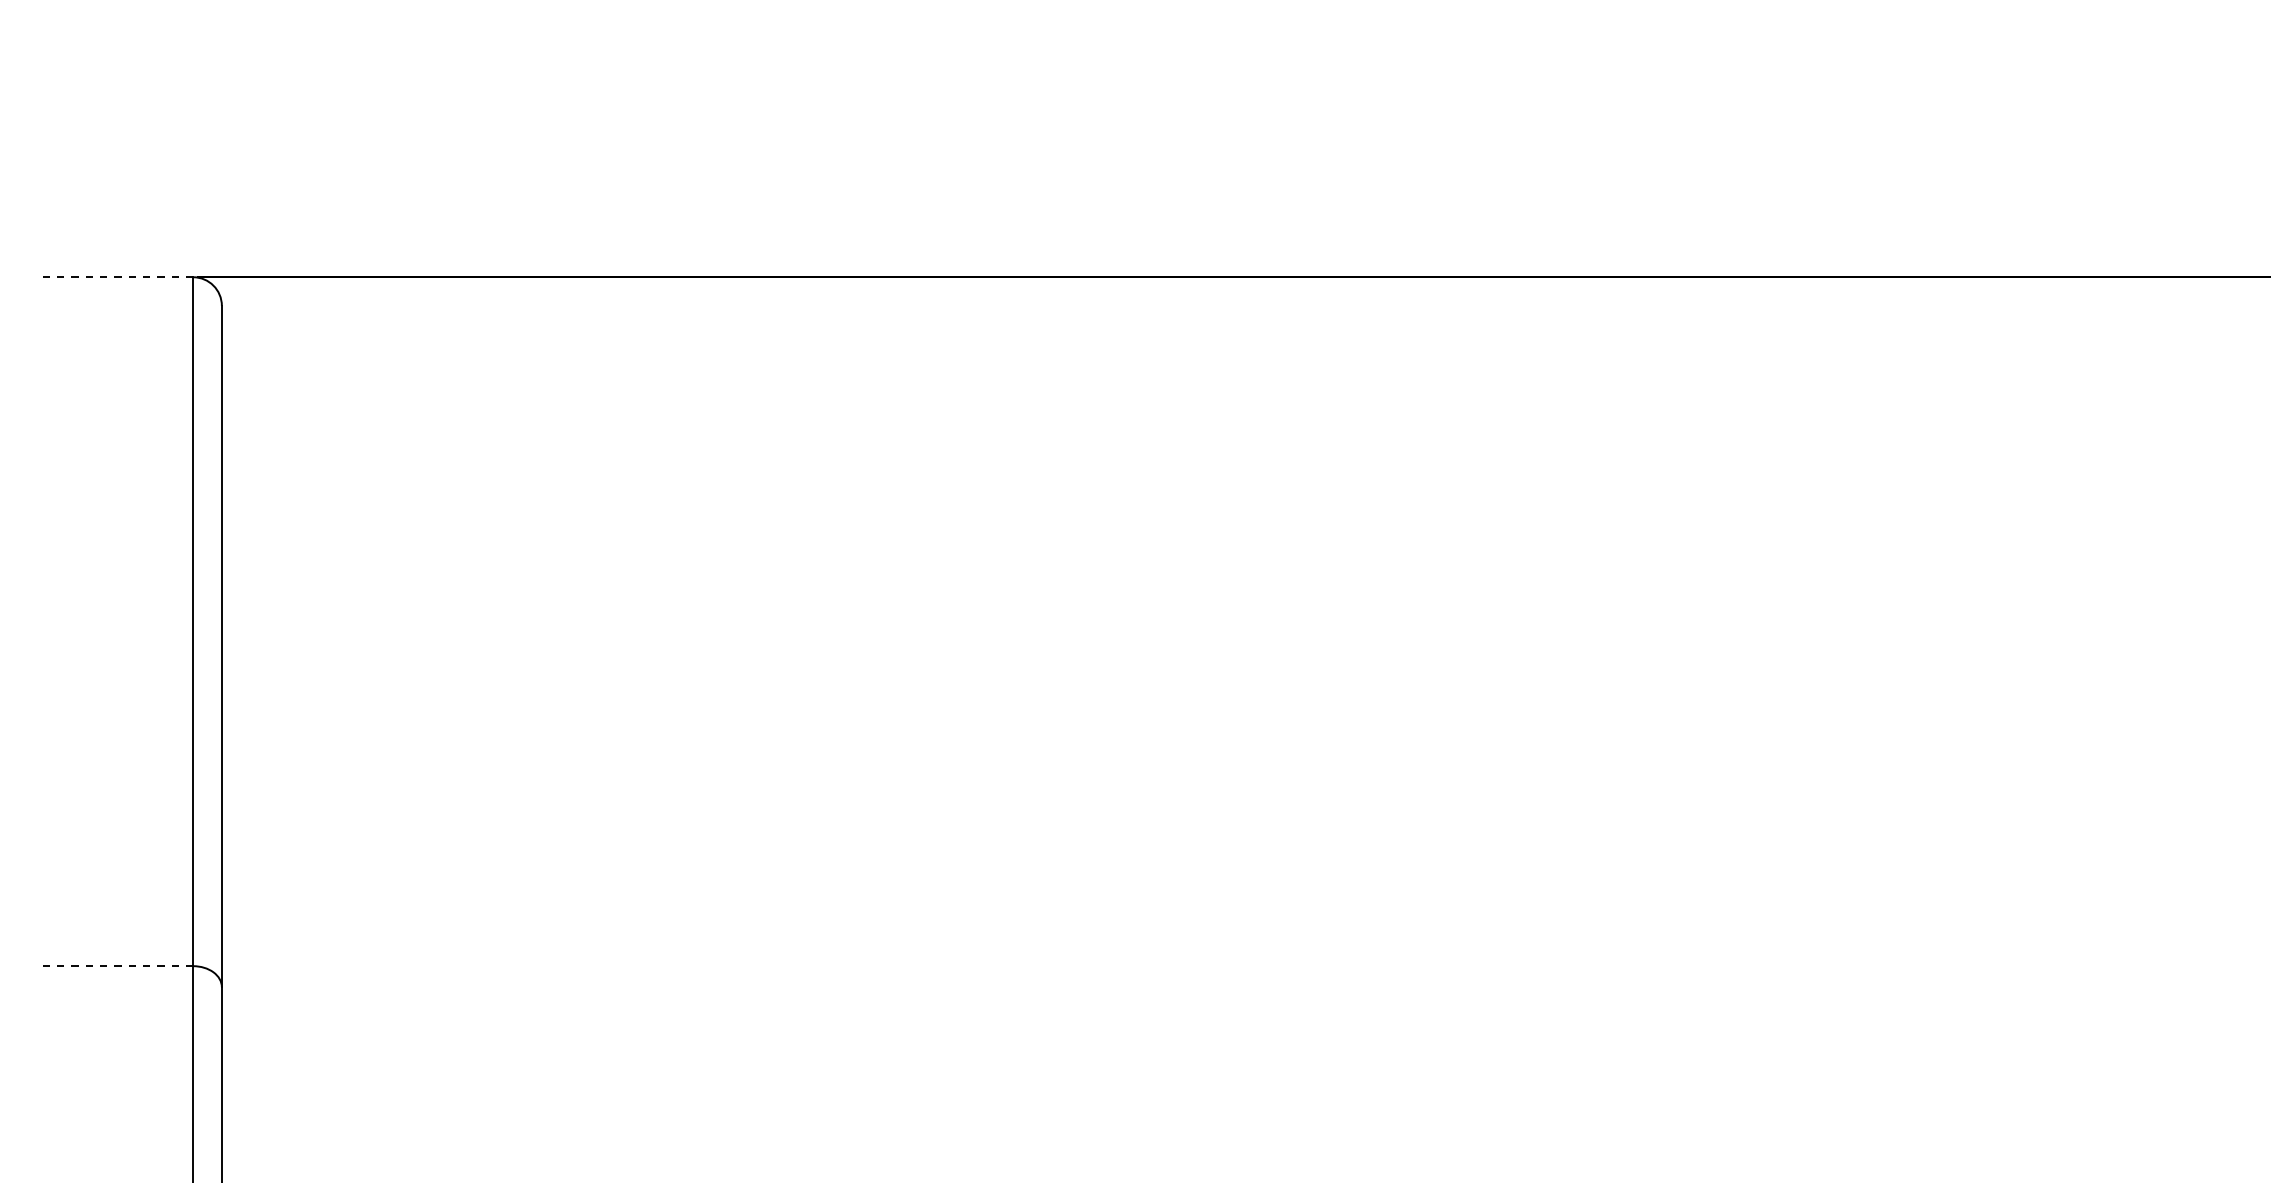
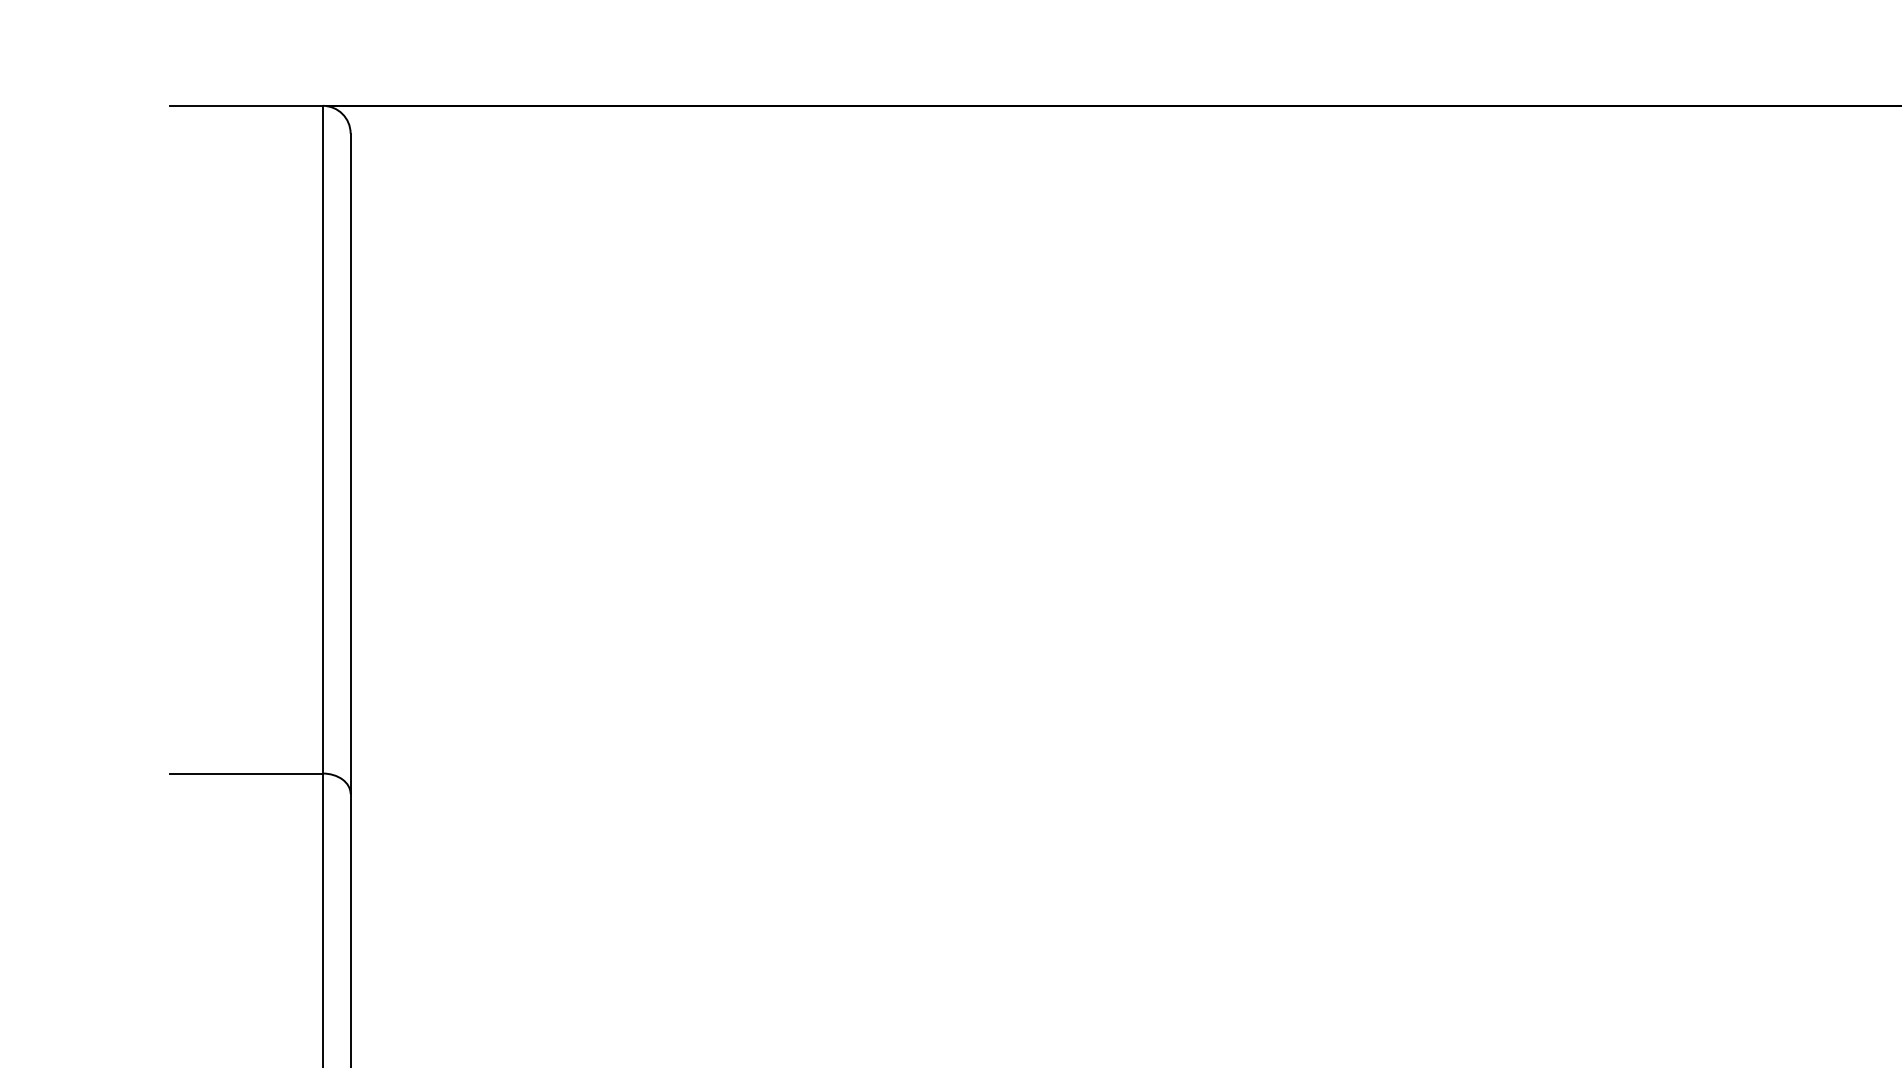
line: (114, 277) -> (246, 106), dashed -> solid
line: (114, 966) -> (246, 773), dashed -> solid

